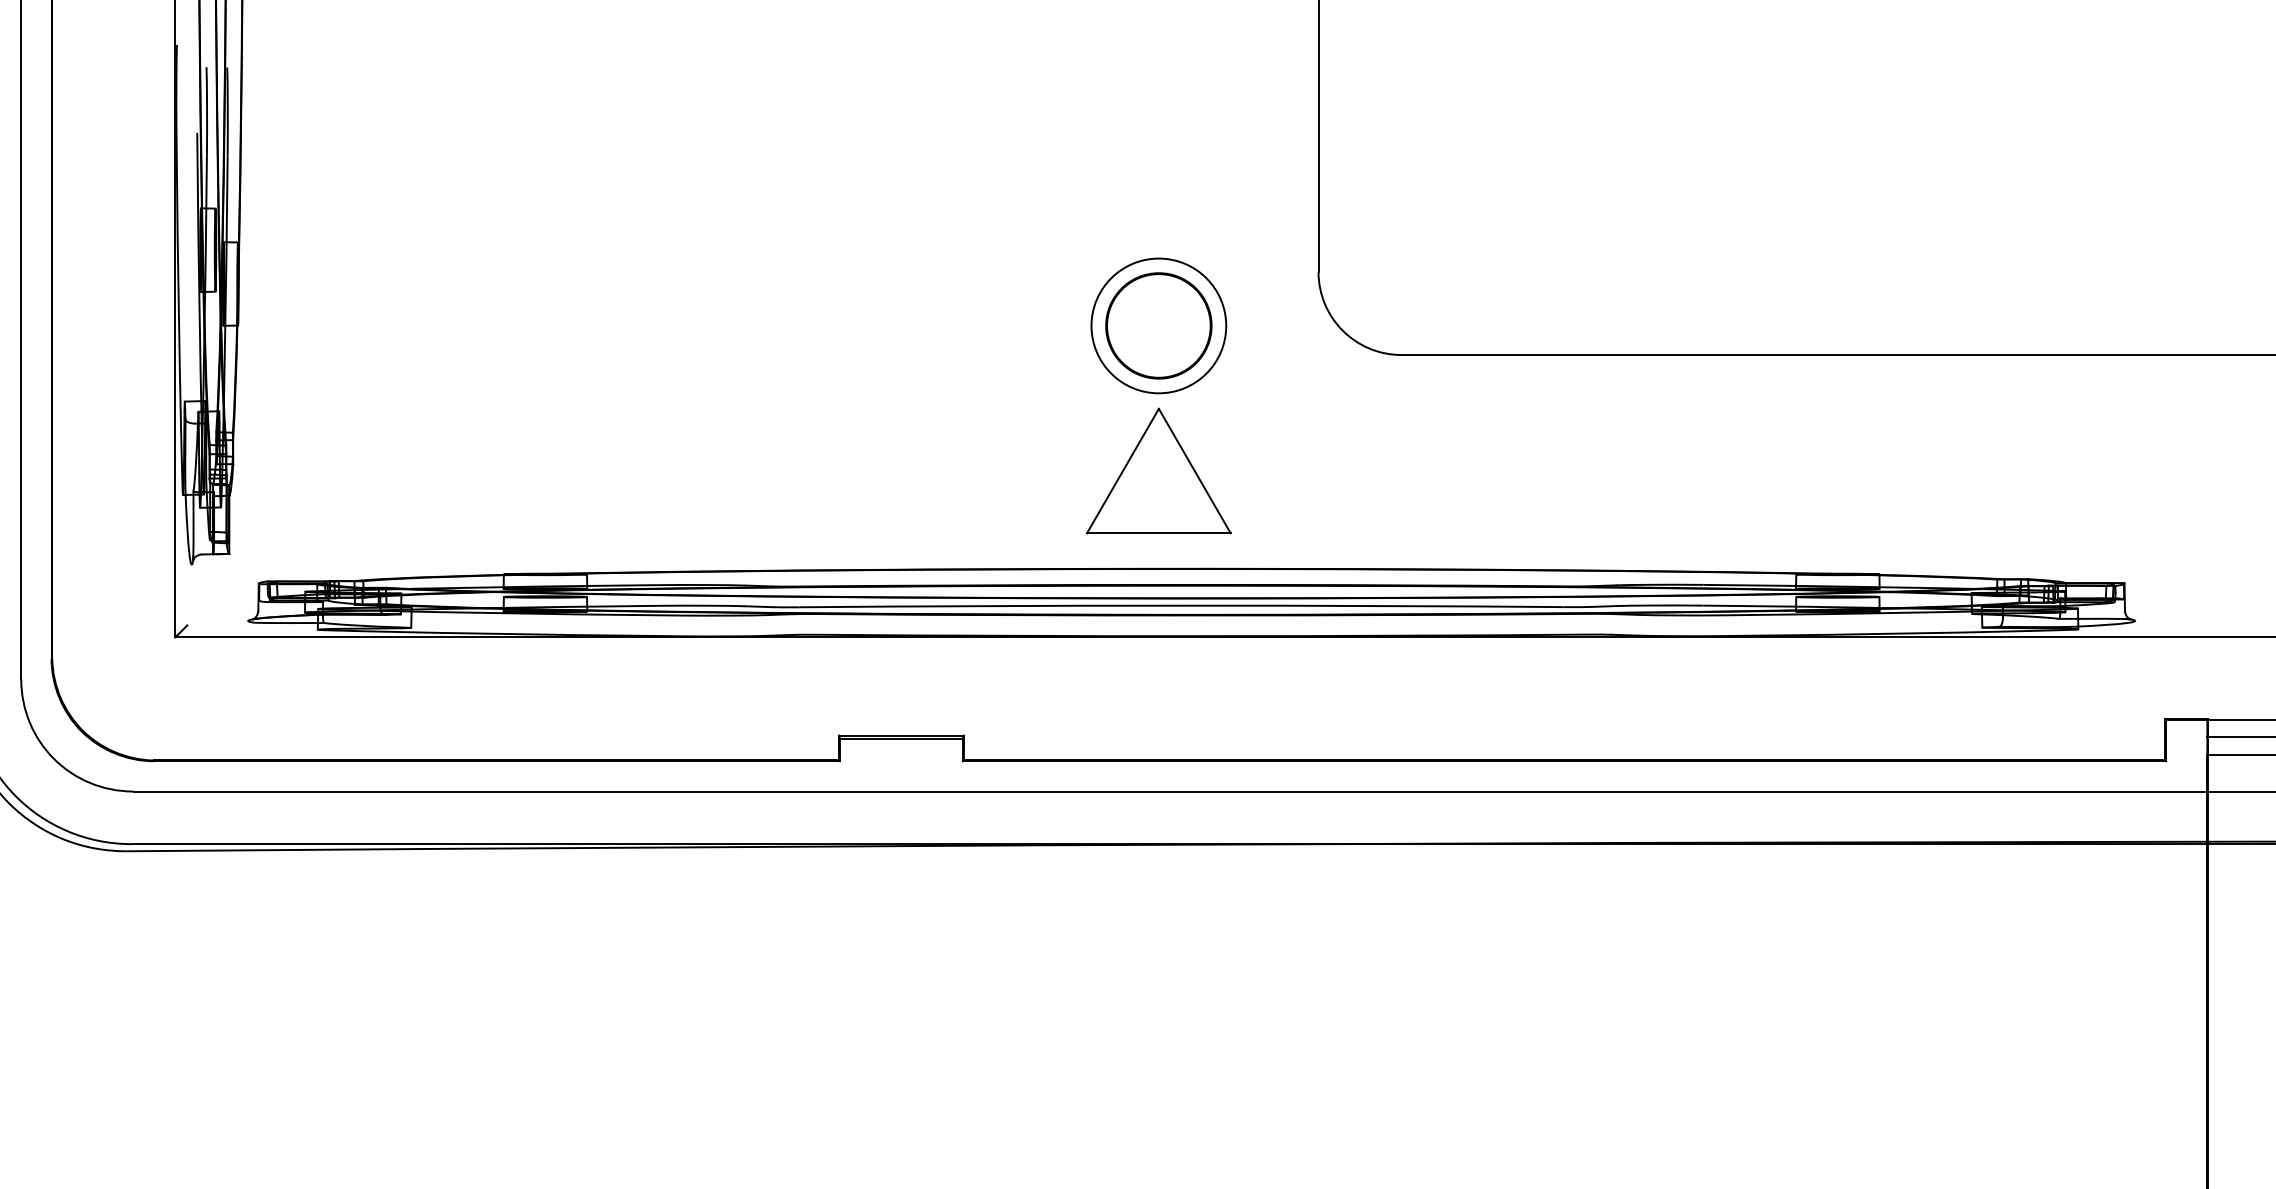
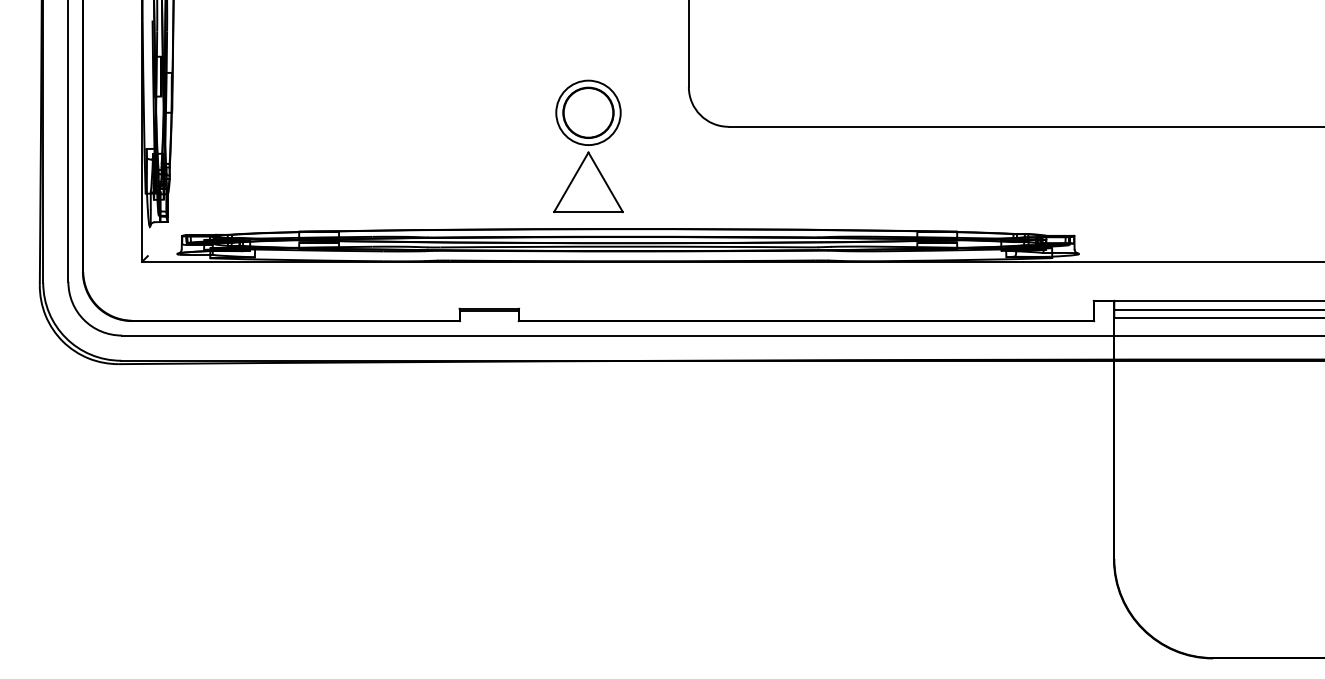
part: (1158, 396) -> (588, 146), moved

